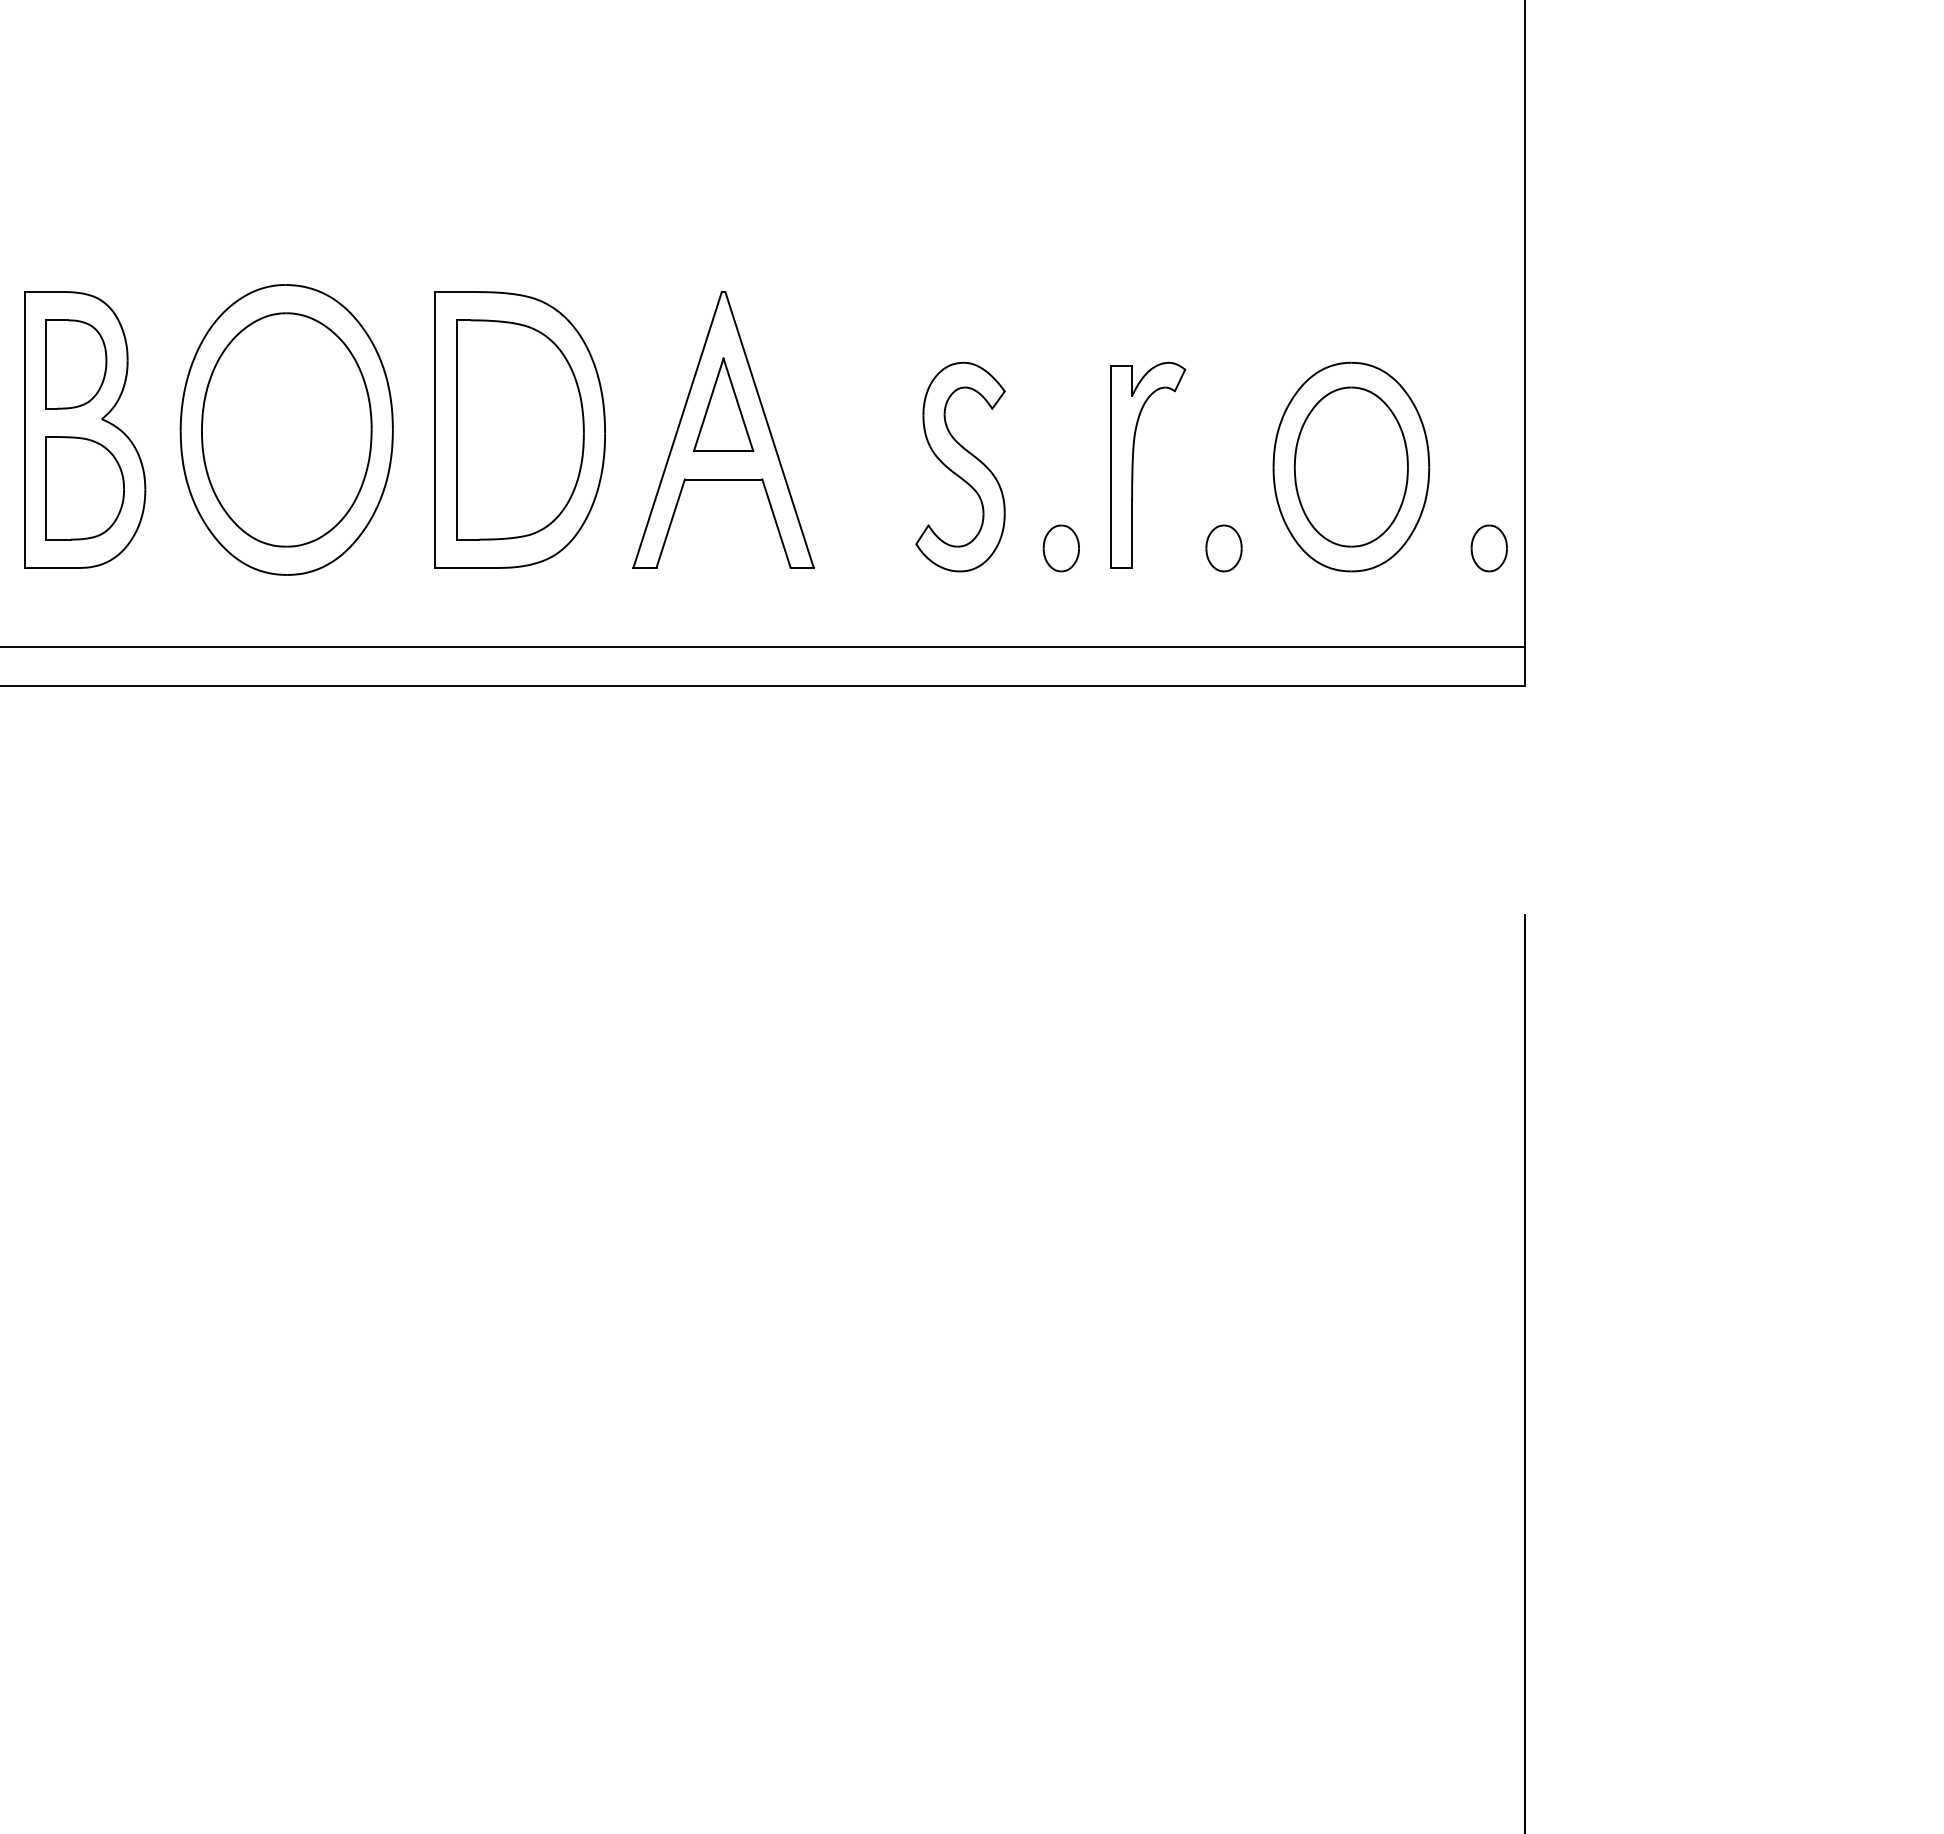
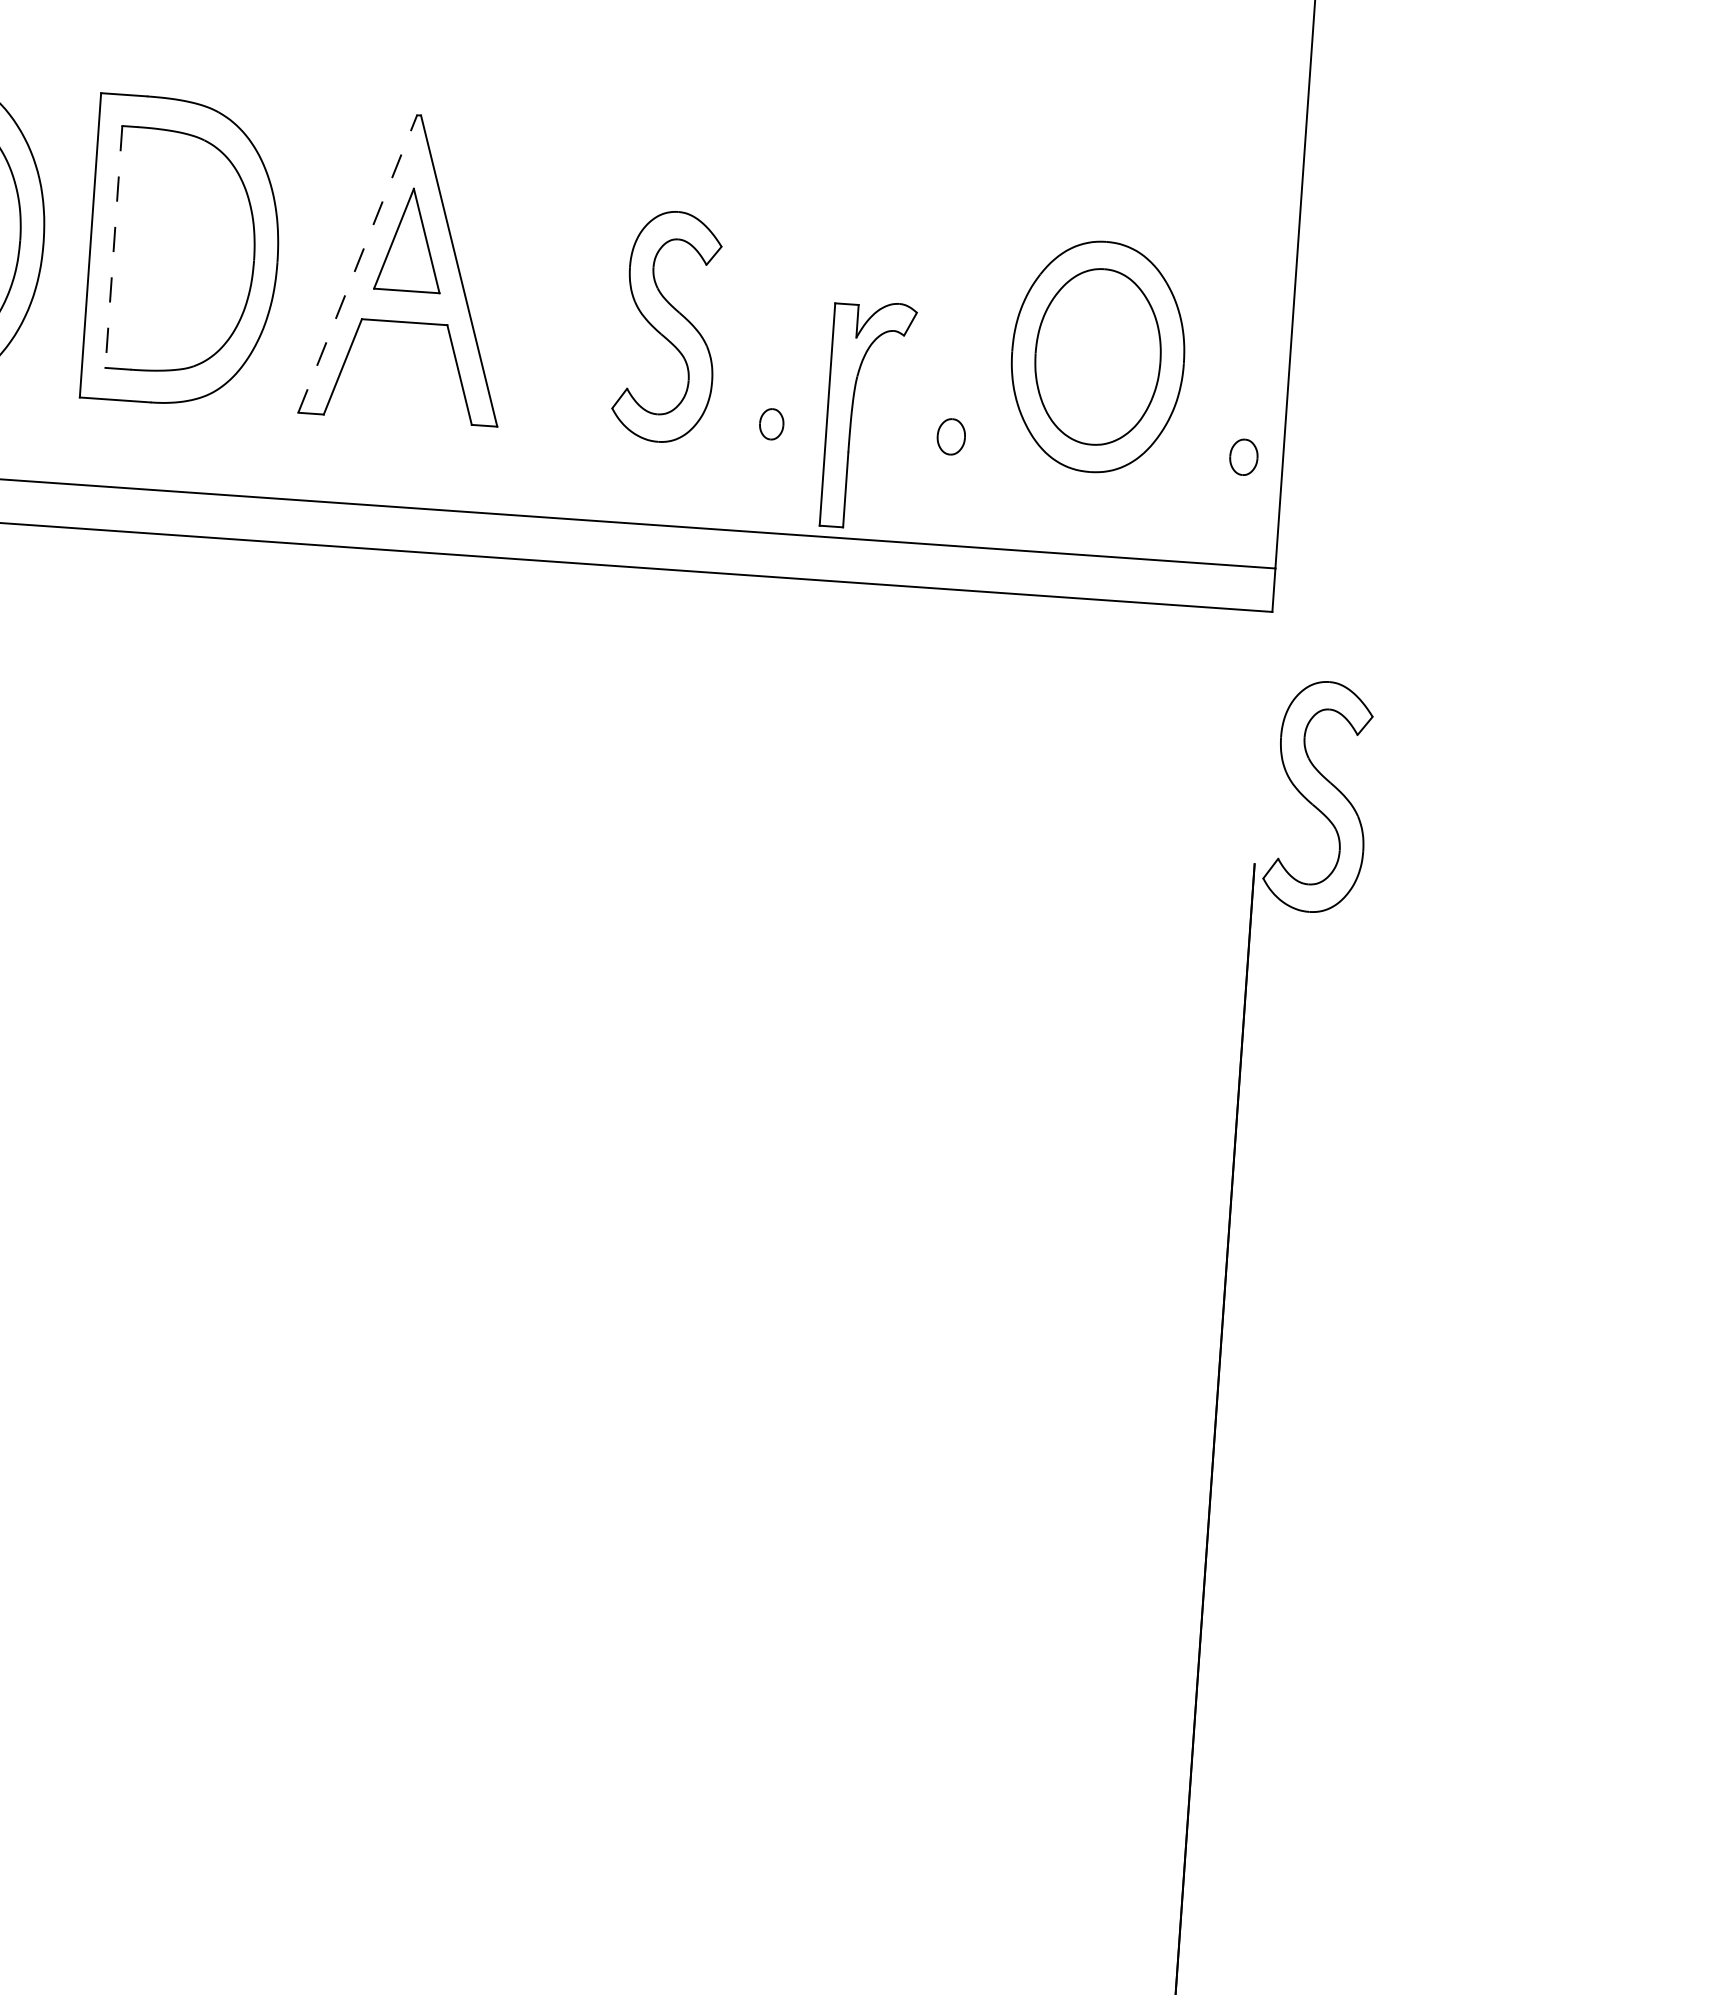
line: (456, 429) -> (113, 246), solid -> dashed
line: (677, 429) -> (357, 263), solid -> dashed
part: (1133, 464) -> (852, 413), moved
part: (1060, 548) -> (770, 424), size x0.6
part: (1223, 548) -> (950, 436), size x0.7
part: (1488, 548) -> (1243, 457), size x0.7
part: (1577, 849) -> (1318, 796), added

